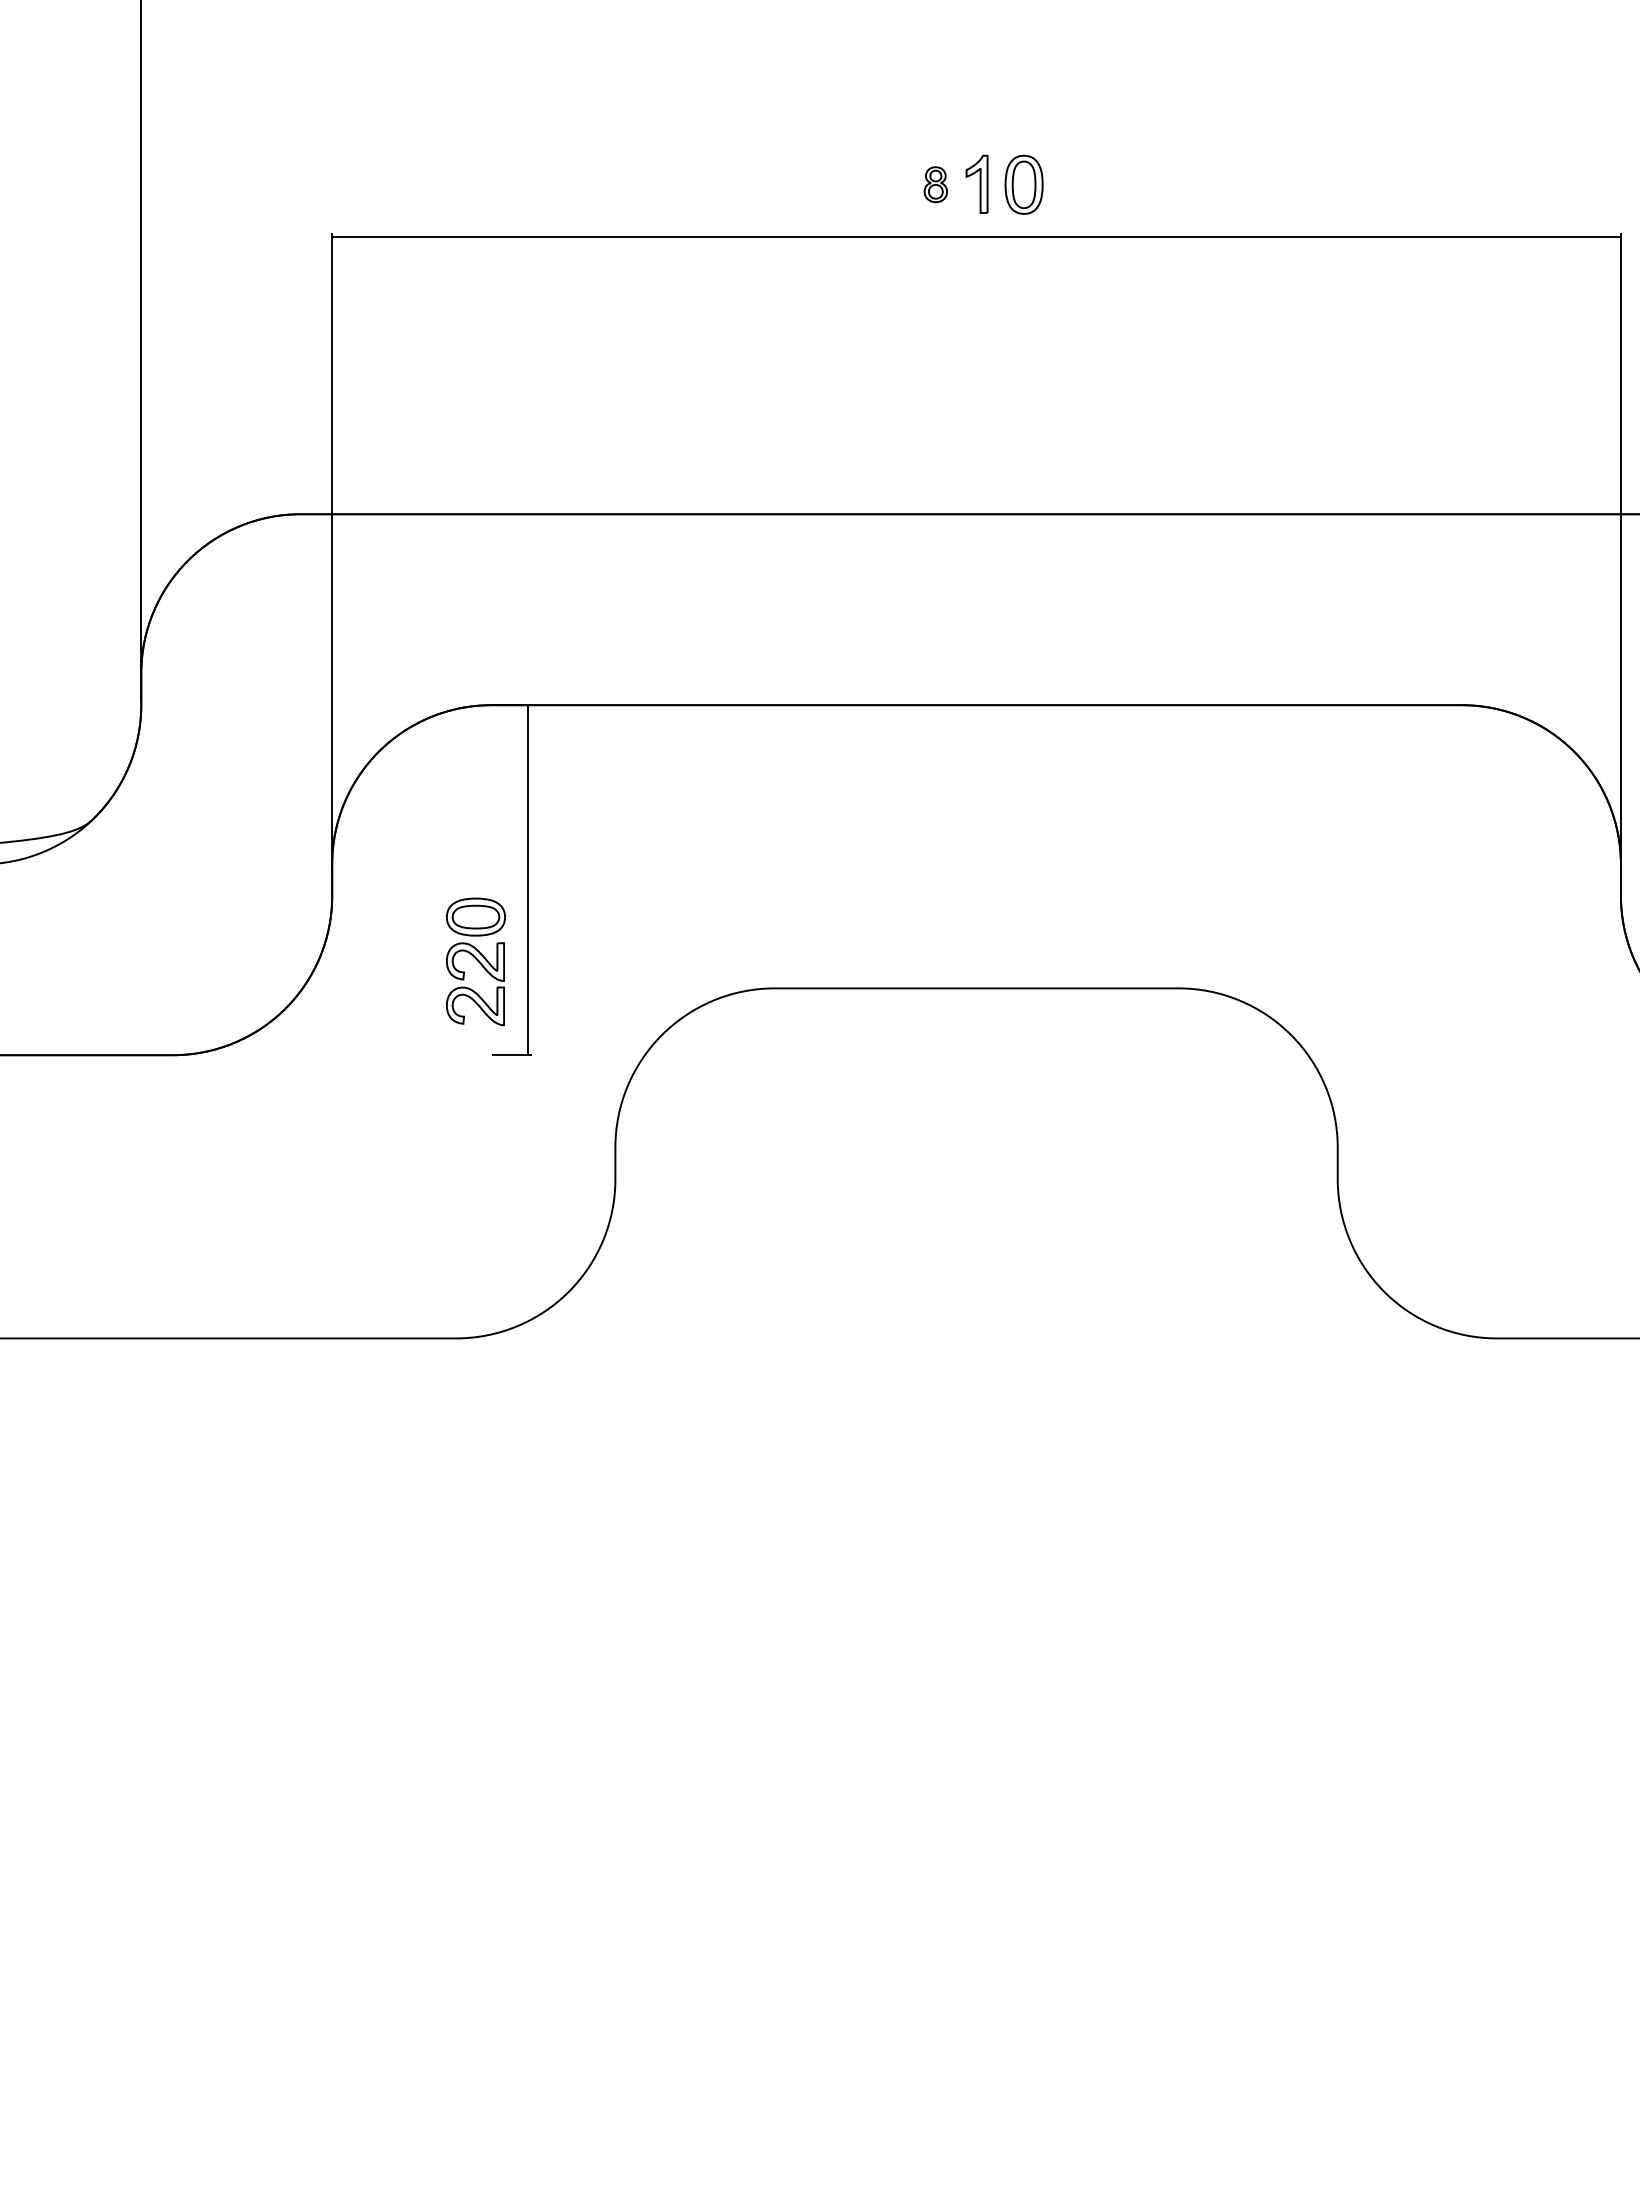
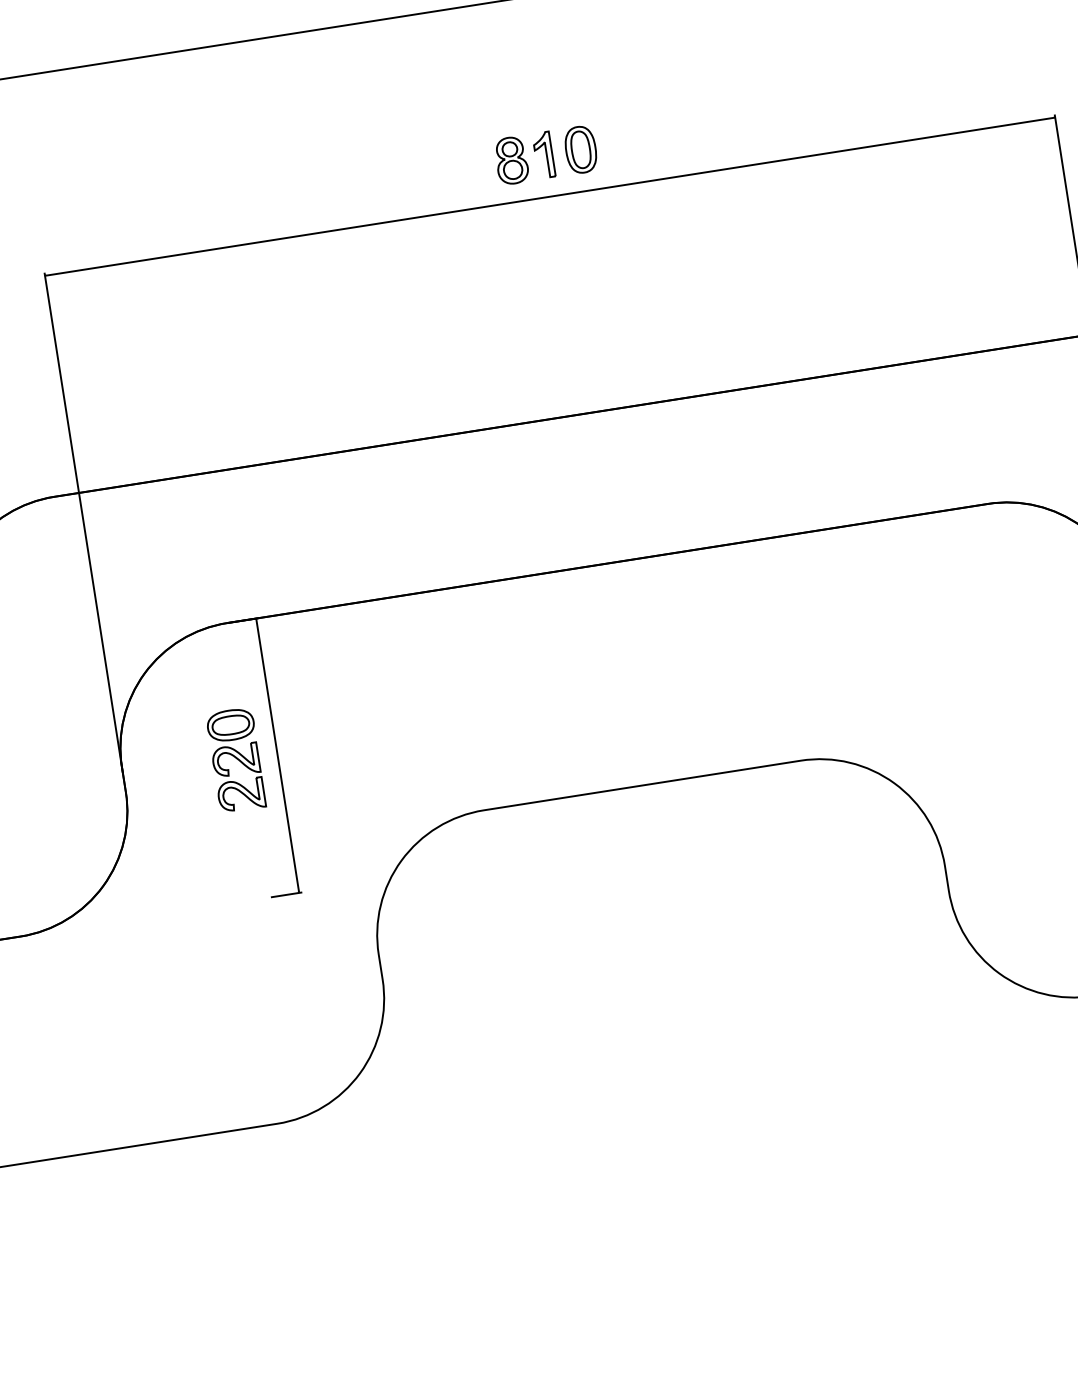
part: (935, 184) -> (511, 160), size x1.67
part: (475, 961) -> (235, 760), moved

